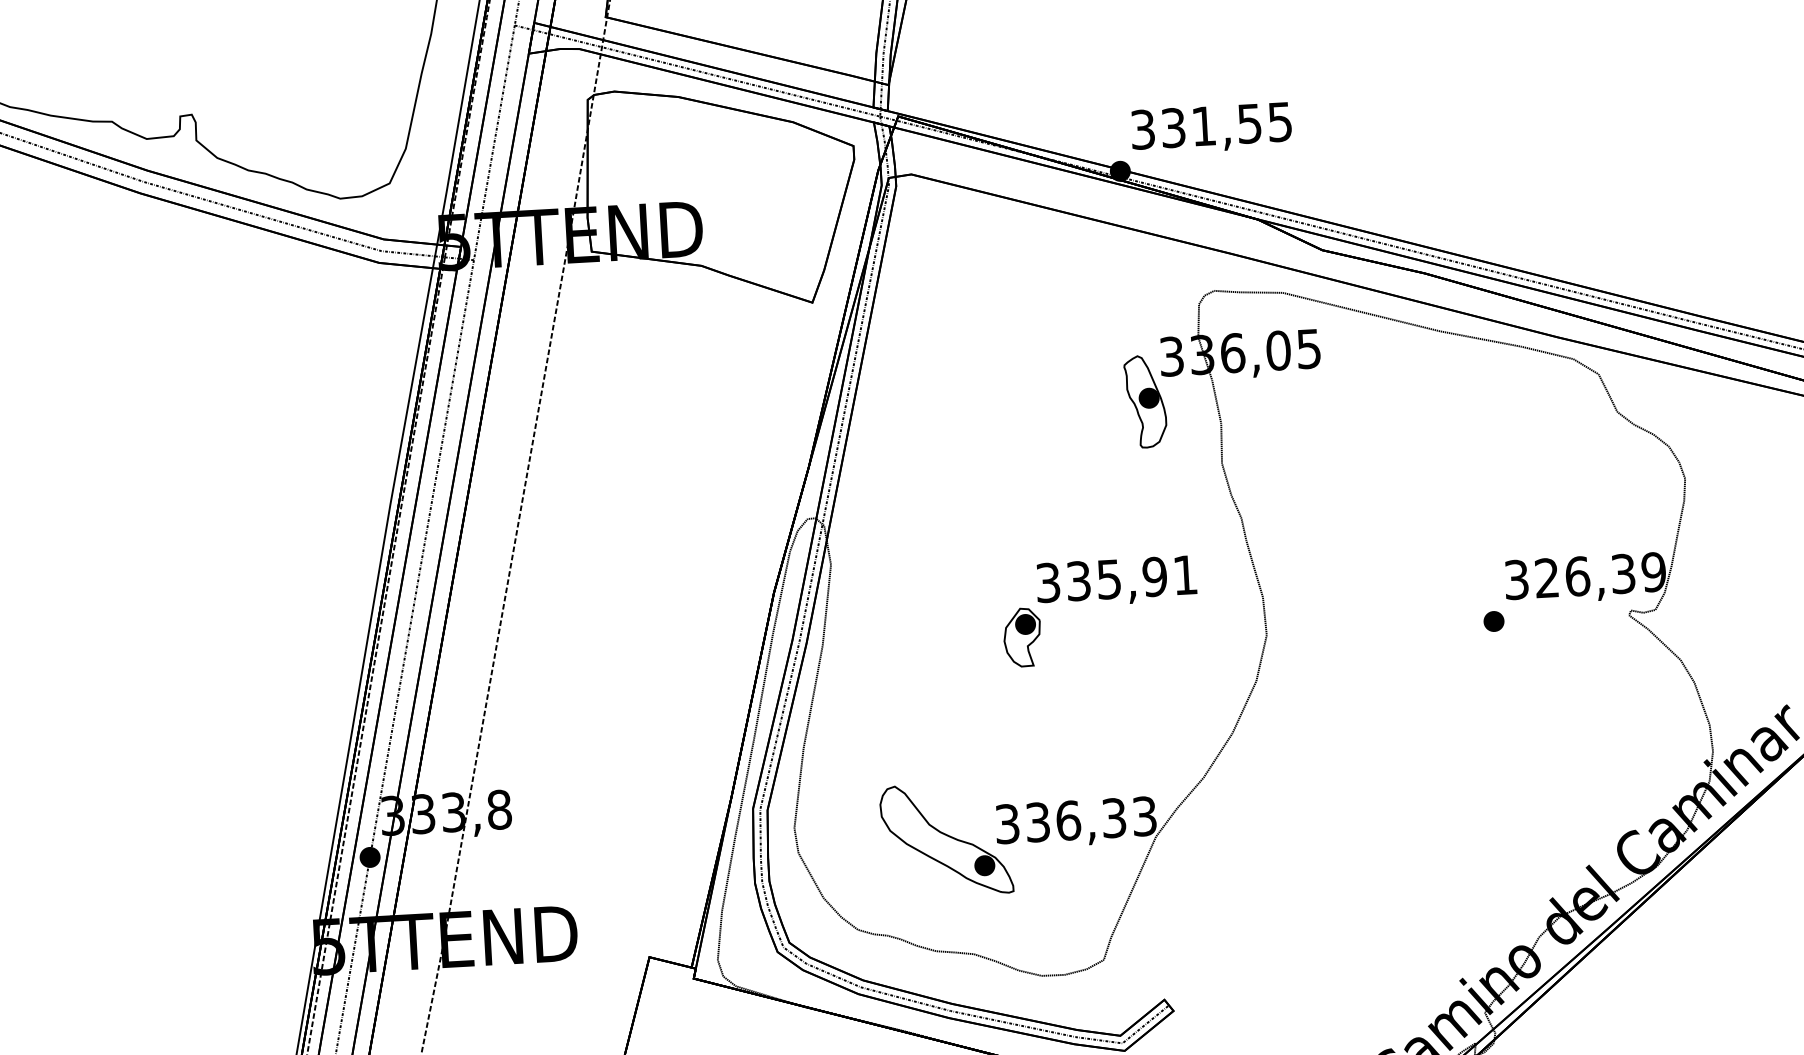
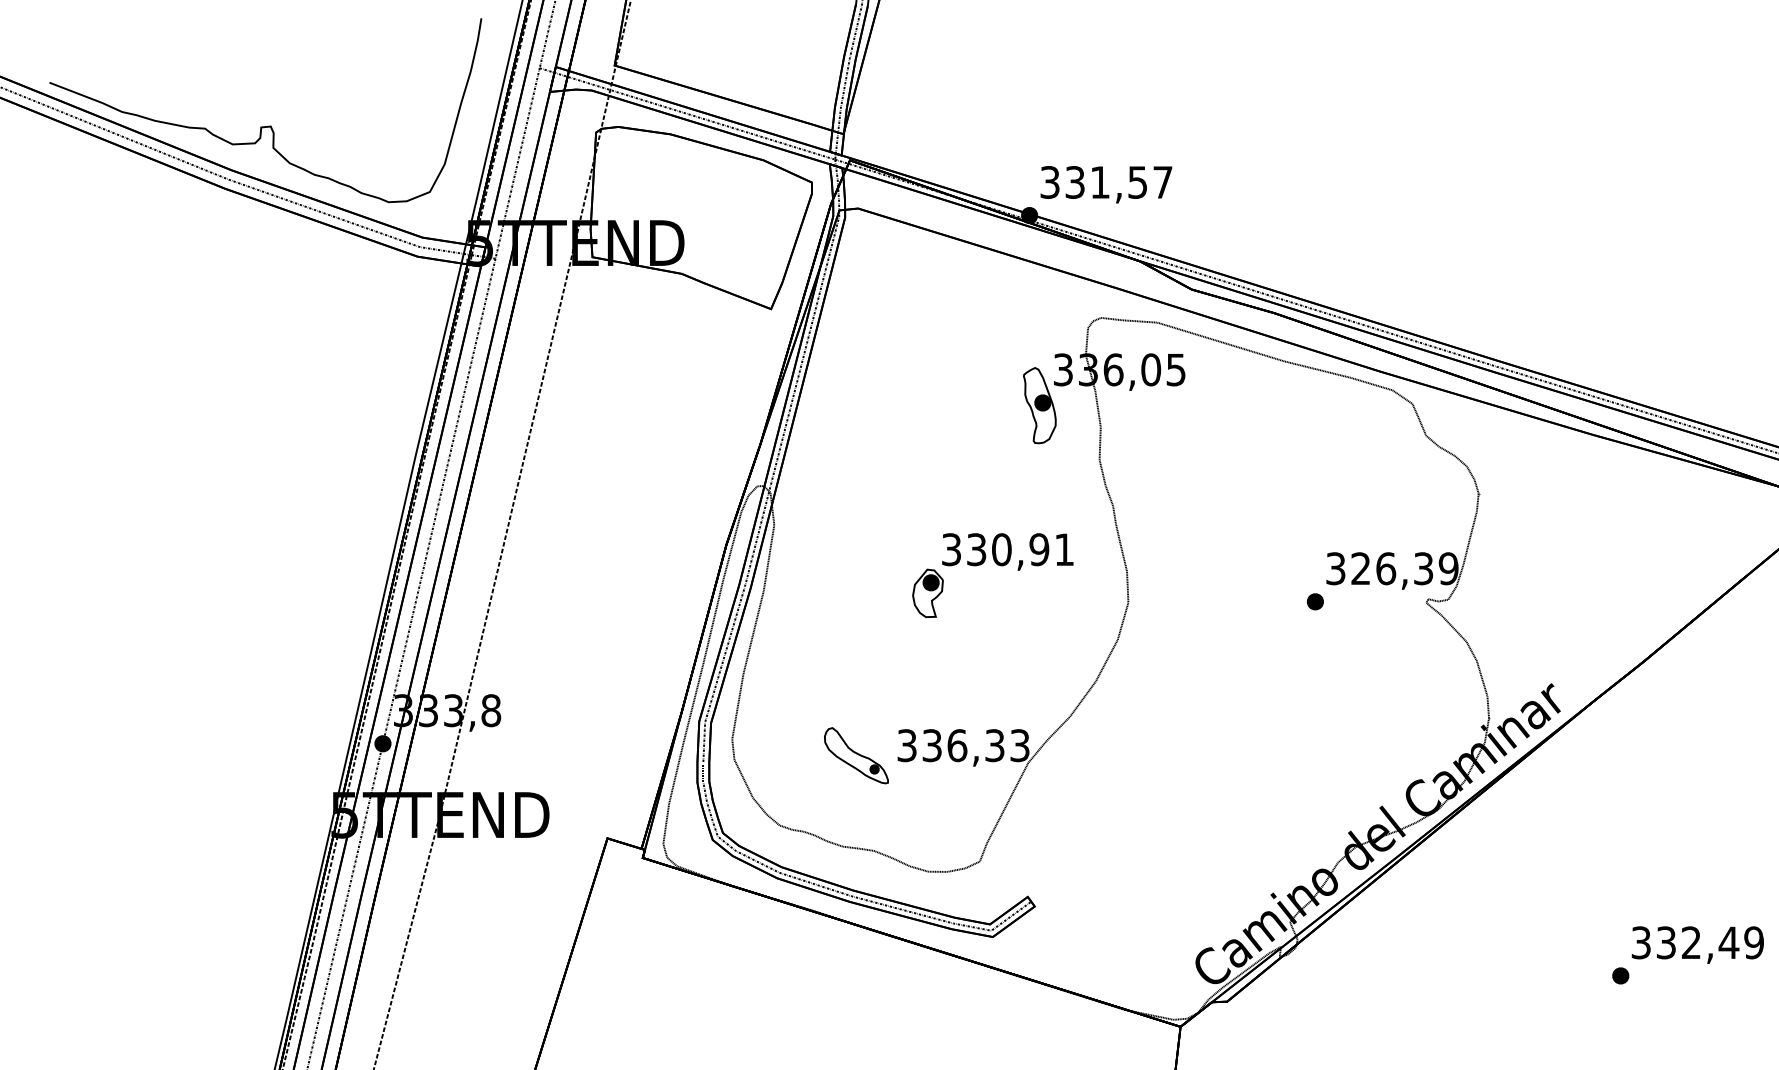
text: (1279, 122) -> (1162, 182), 331,55 -> 331,57
text: (1108, 579) -> (1001, 549), 335,91 -> 330,91
part: (946, 839) -> (856, 755), size x0.6

